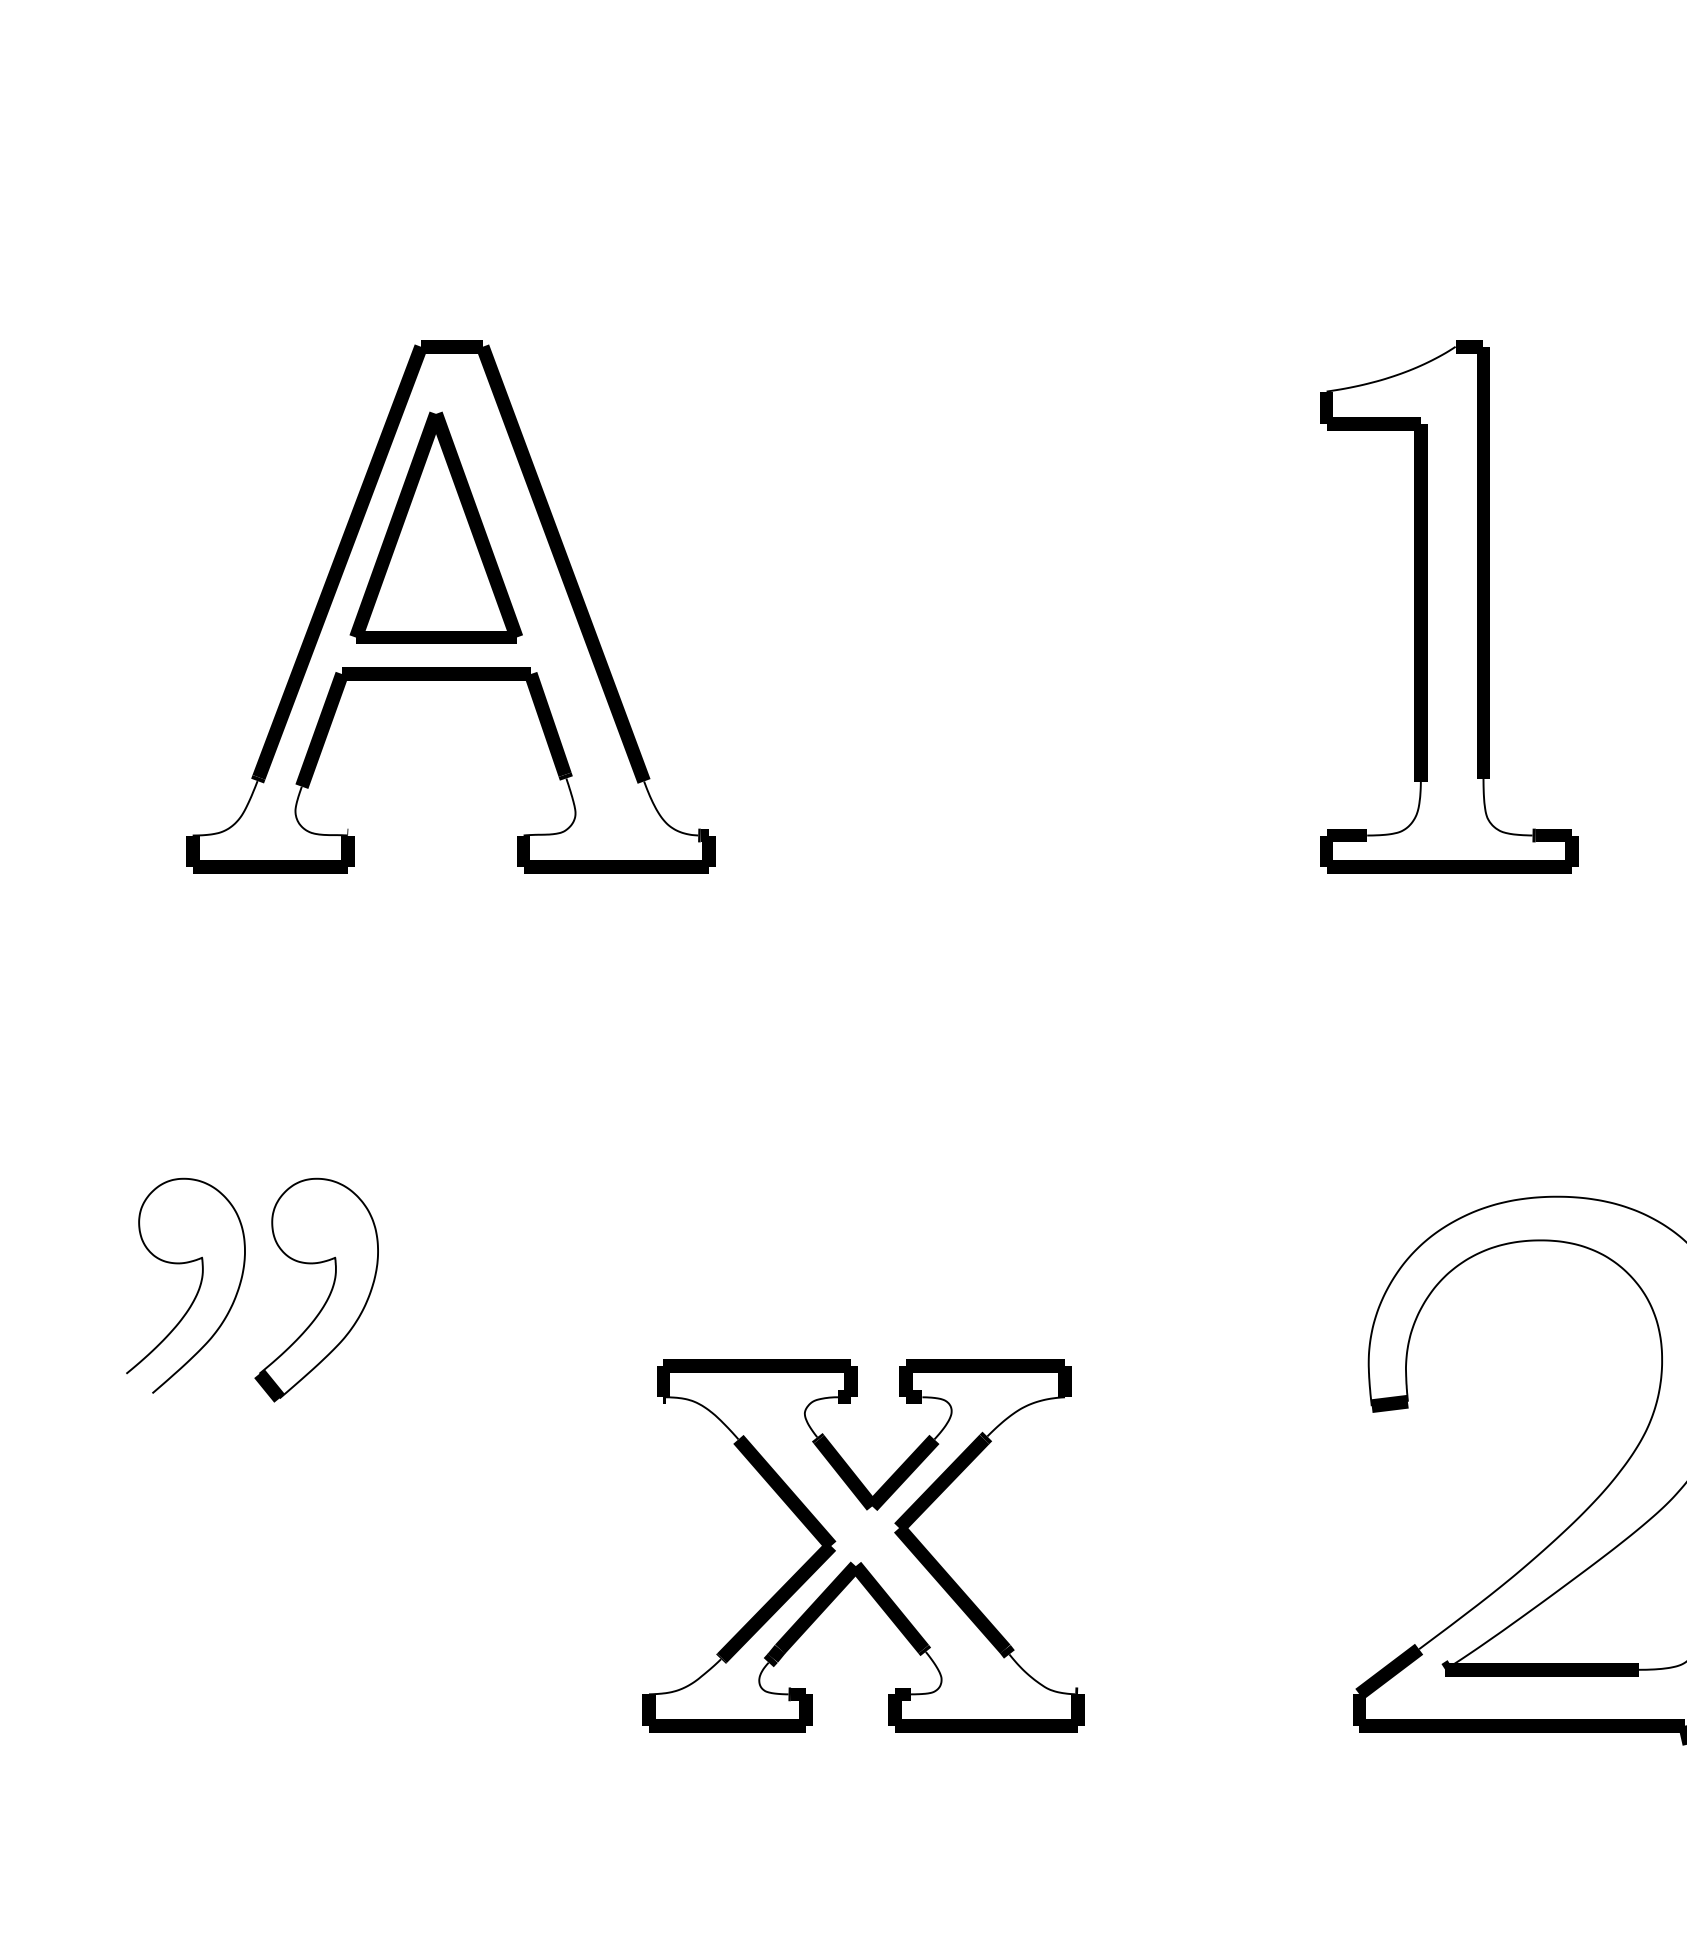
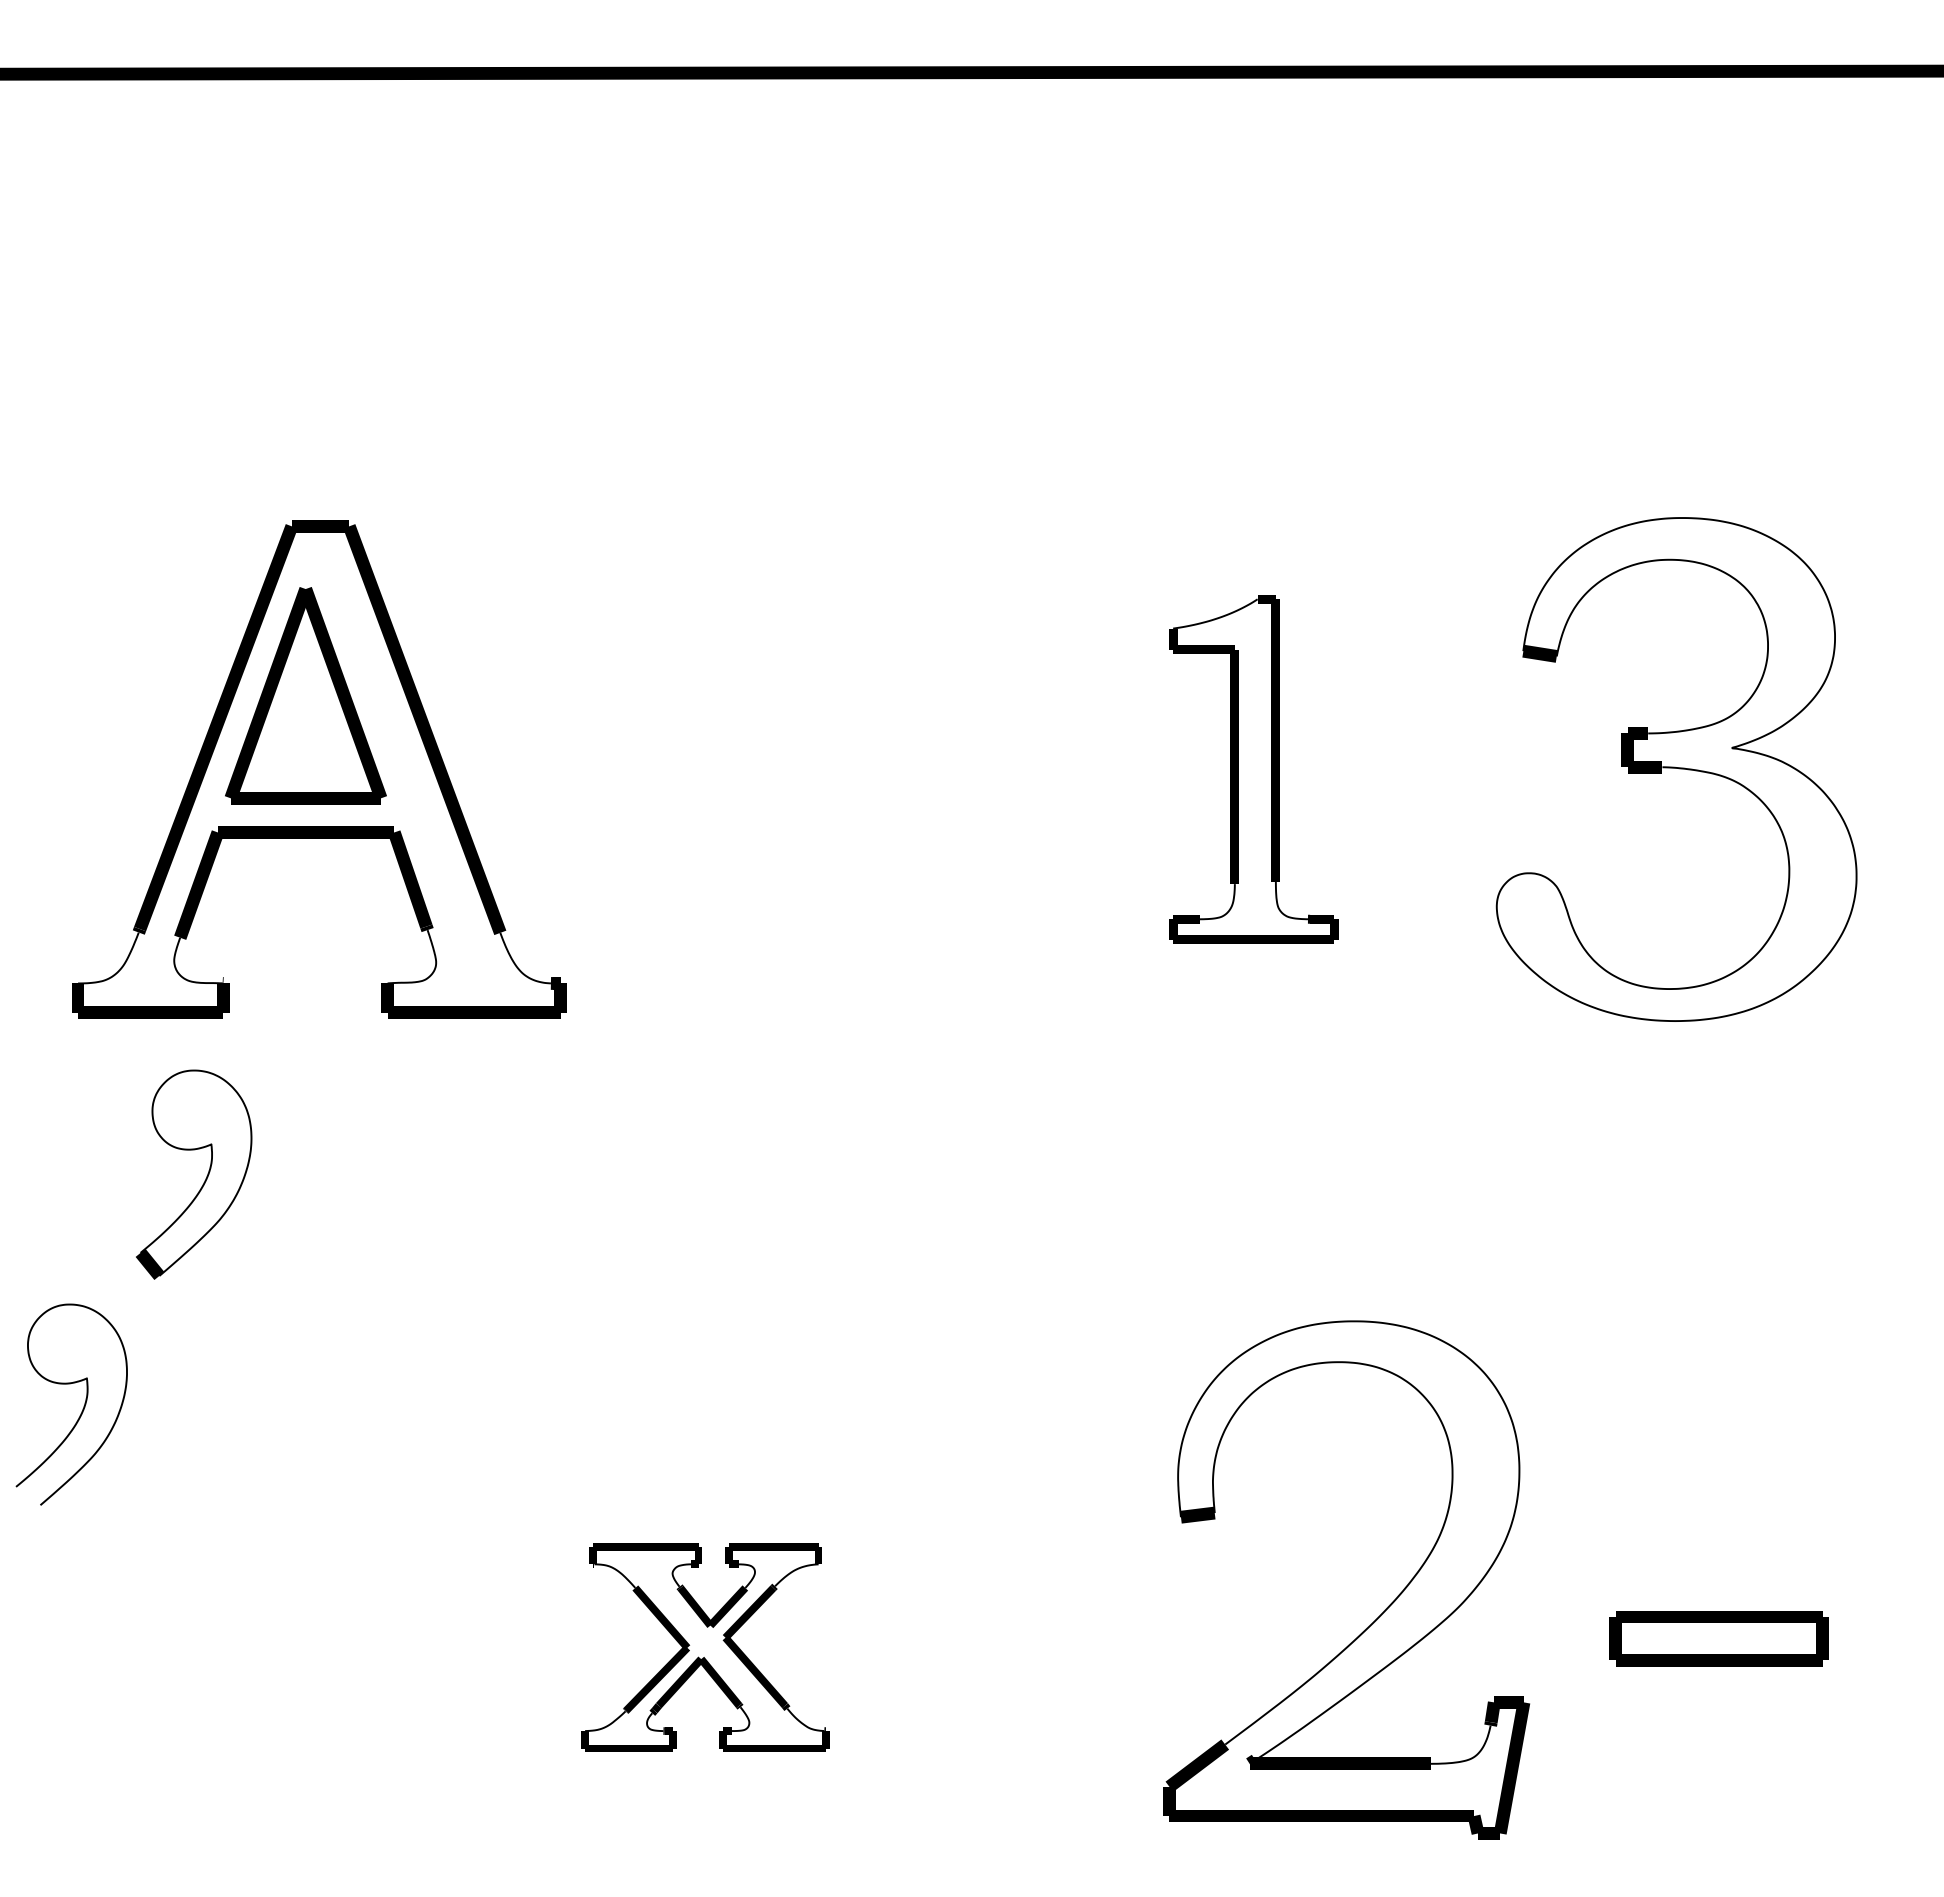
part: (1449, 606) -> (1253, 769), size x0.7
part: (327, 1296) -> (204, 1180), moved
part: (863, 1545) -> (705, 1647), size x0.6

